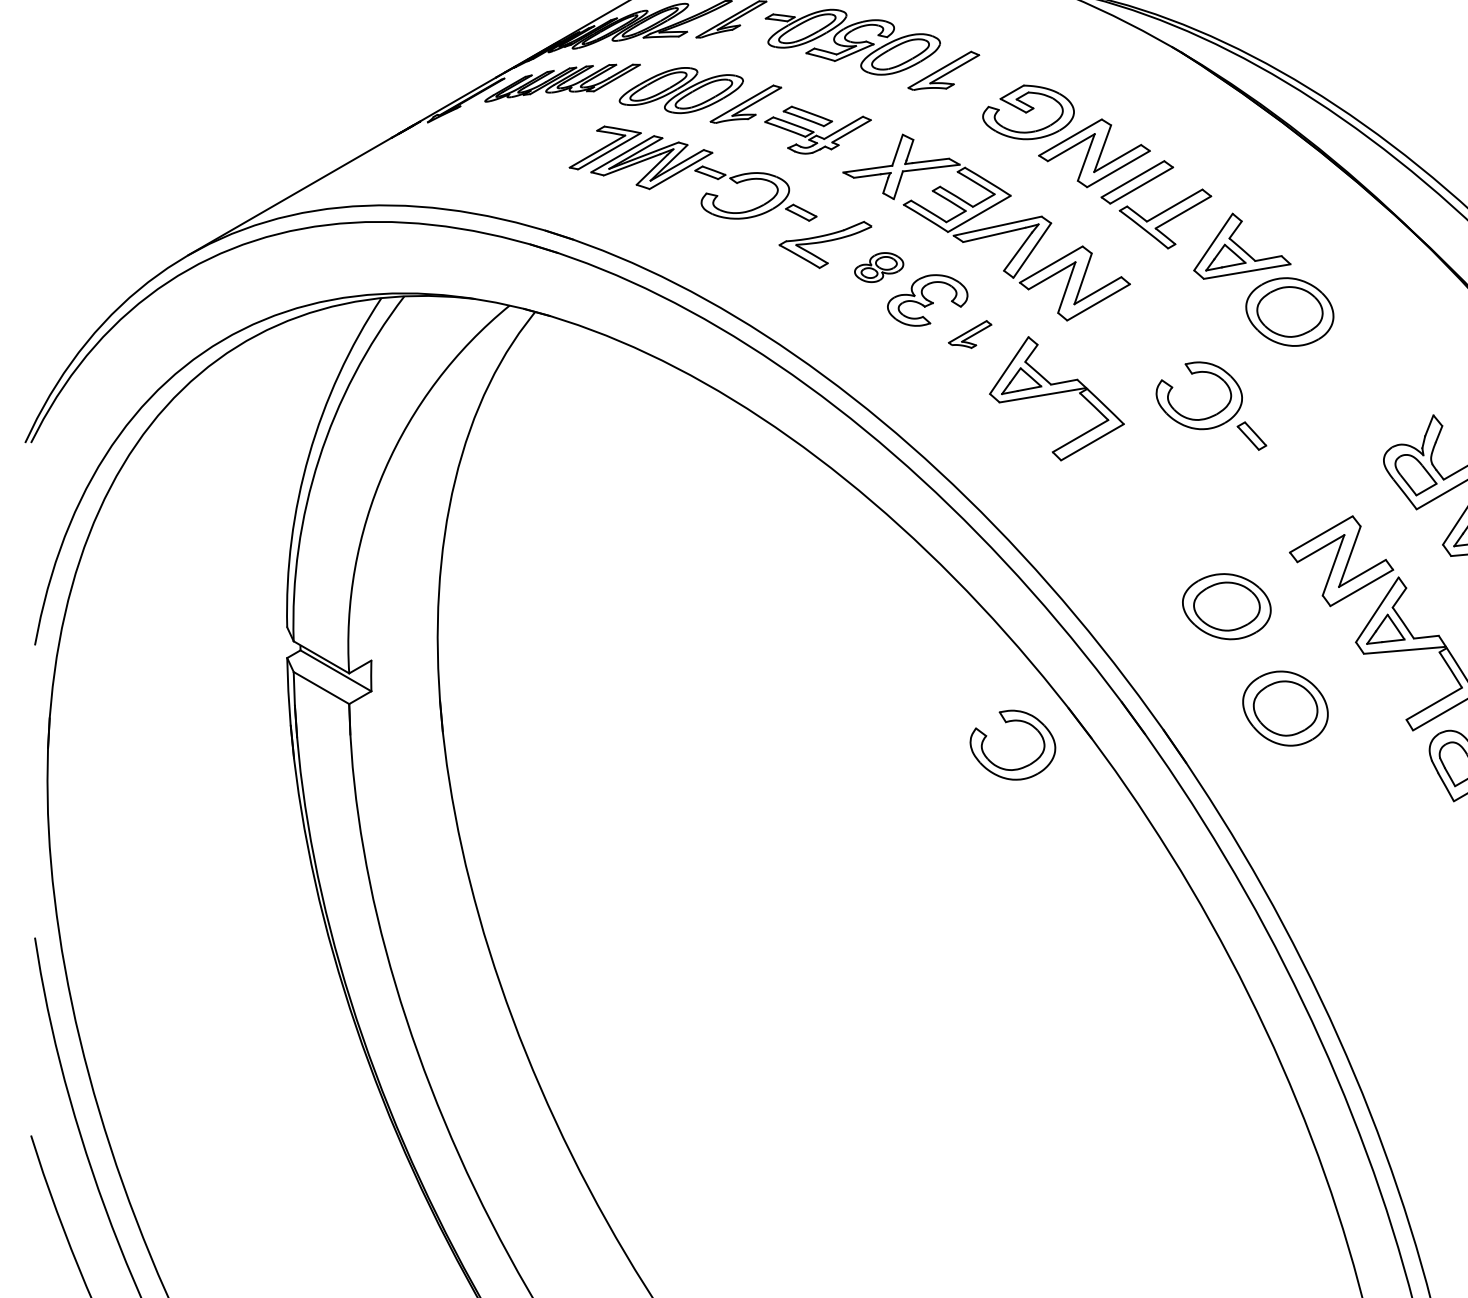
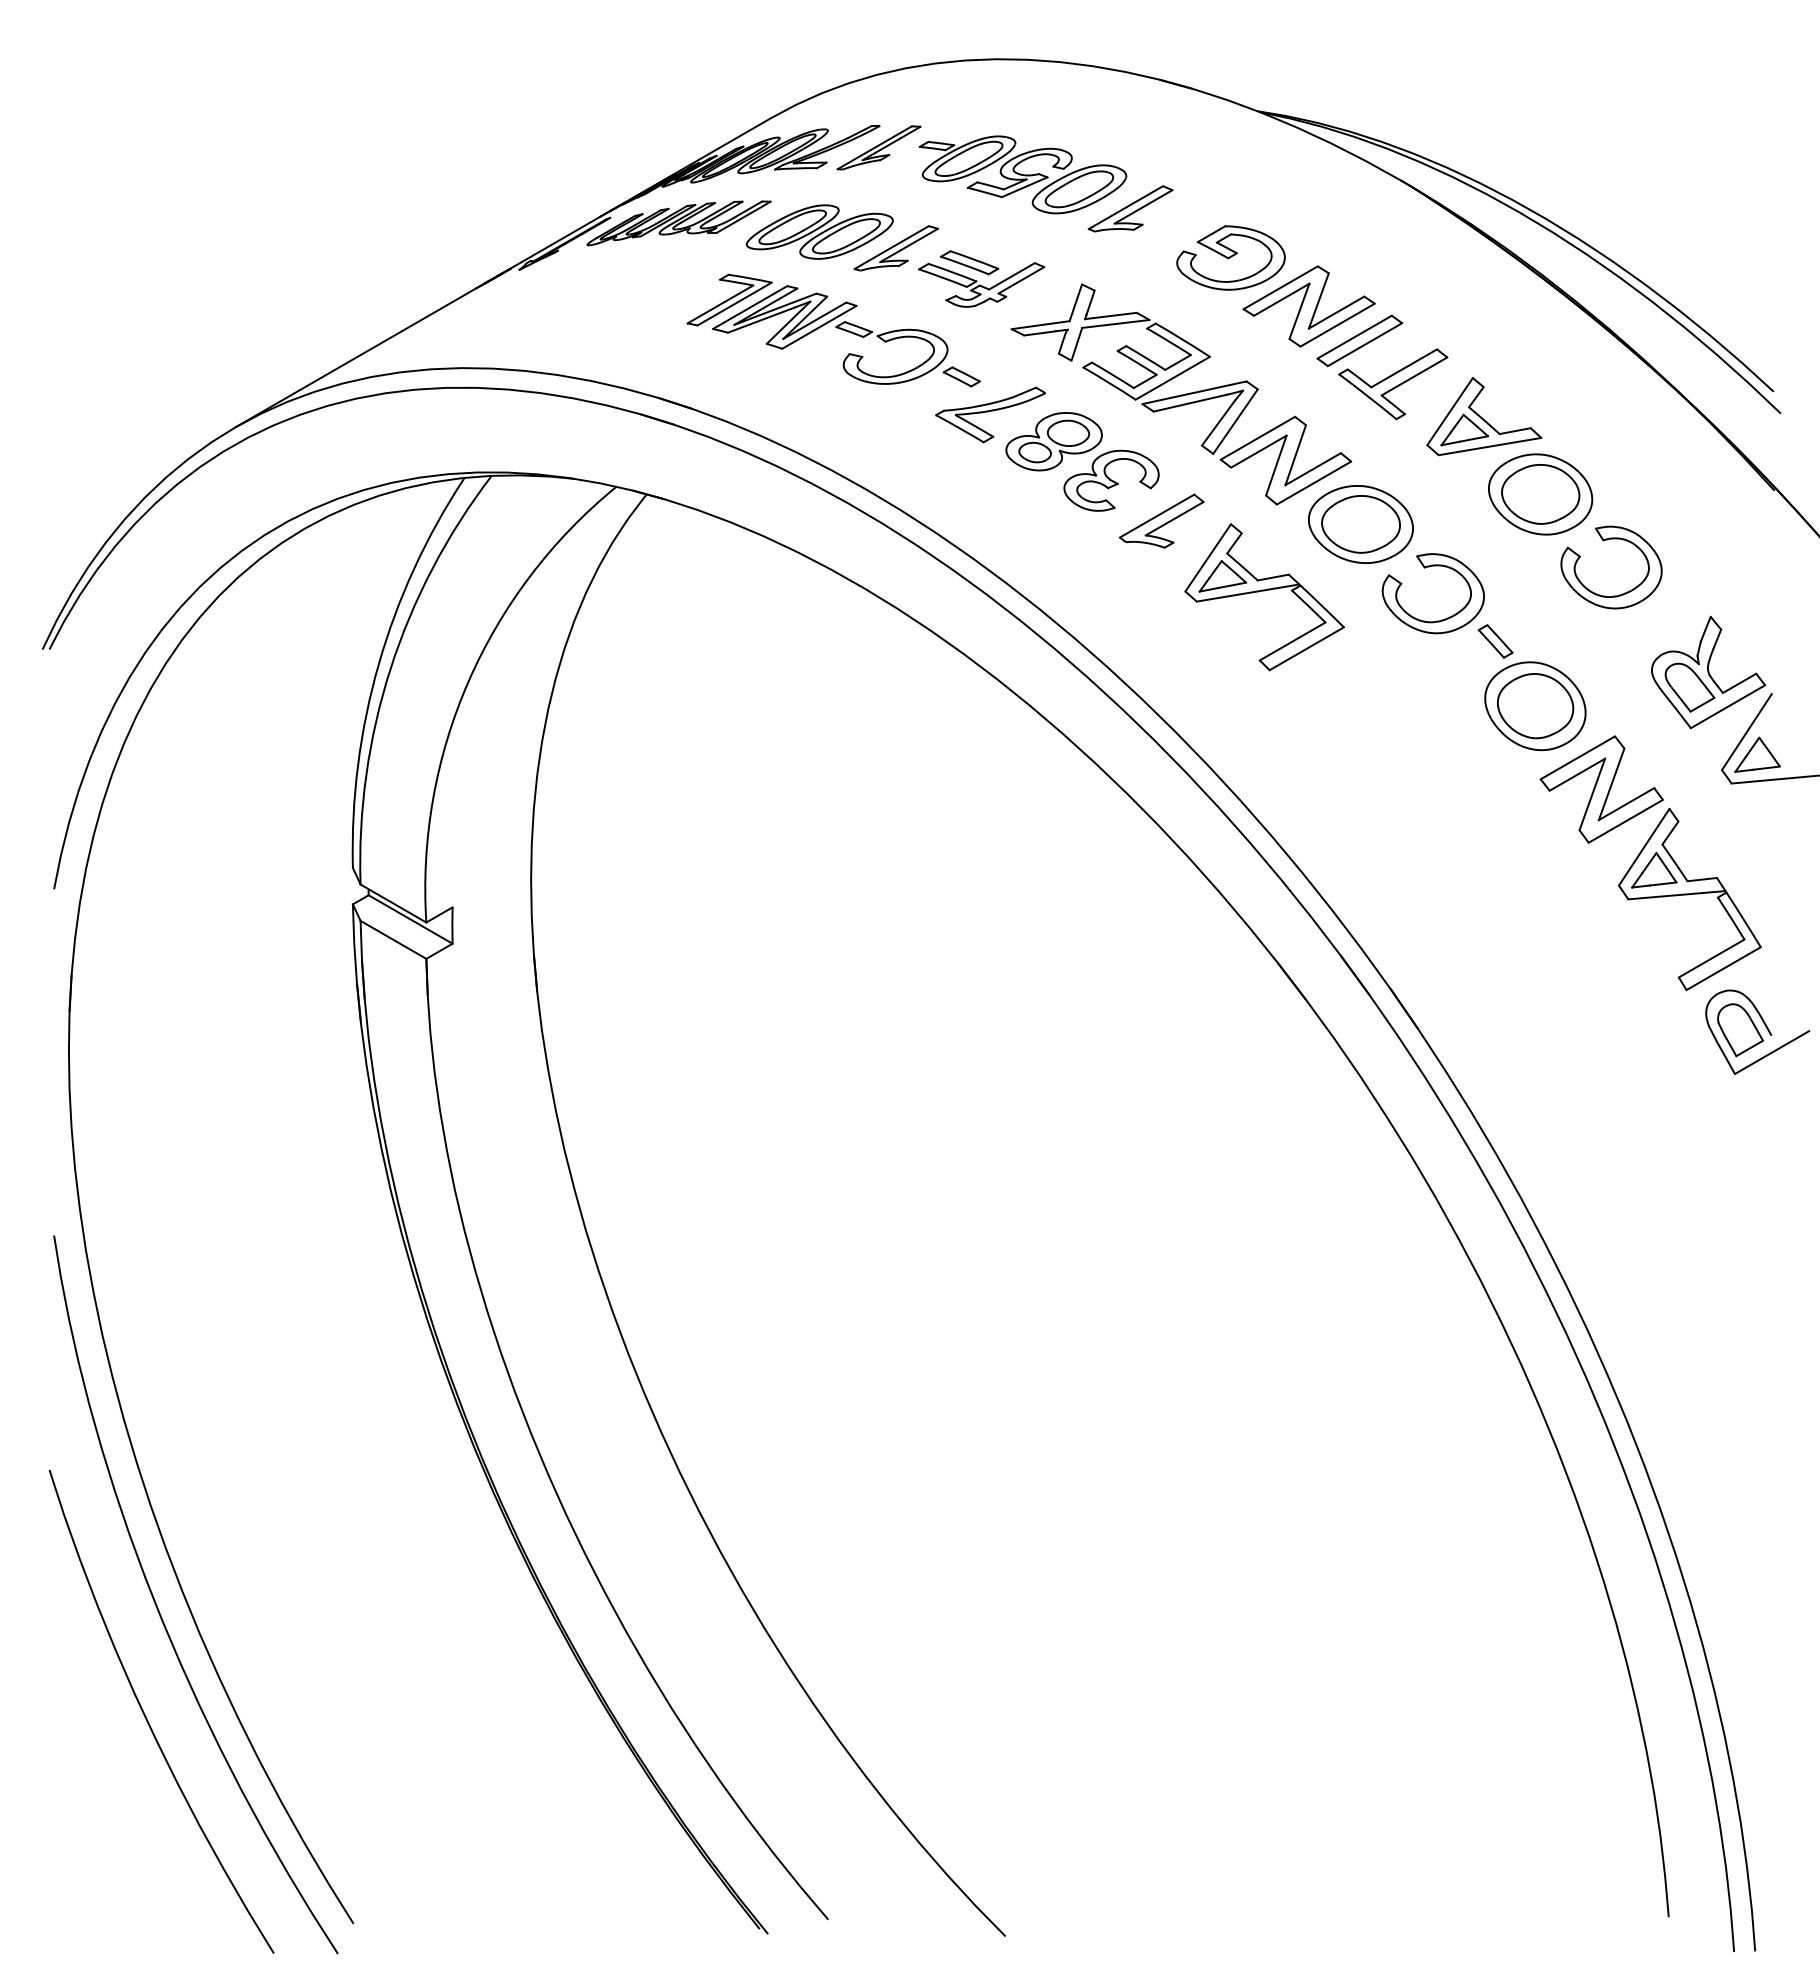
part: (878, 267) -> (1053, 441), size x1.67
part: (969, 334) -> (1161, 520), size x1.67
part: (1226, 606) -> (1360, 524), moved
part: (1285, 708) -> (1535, 706), moved
part: (1006, 723) -> (1603, 541), moved

